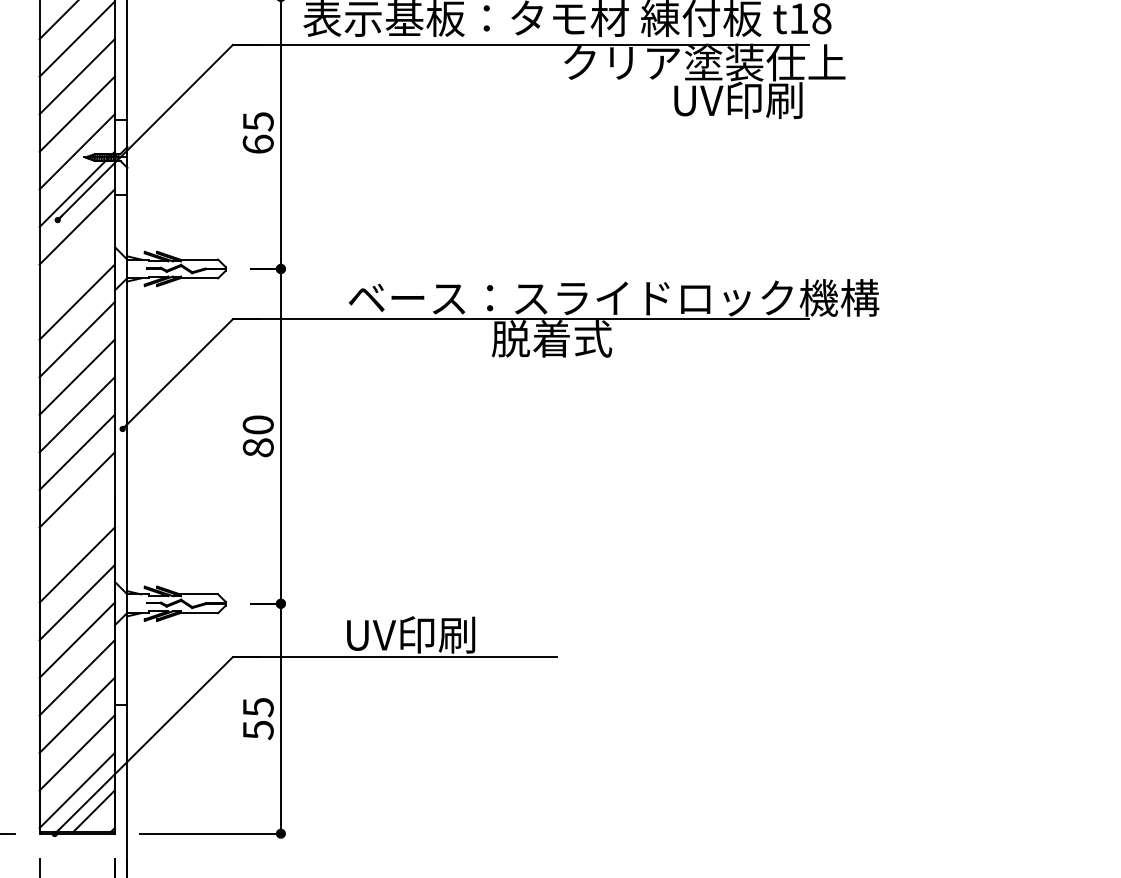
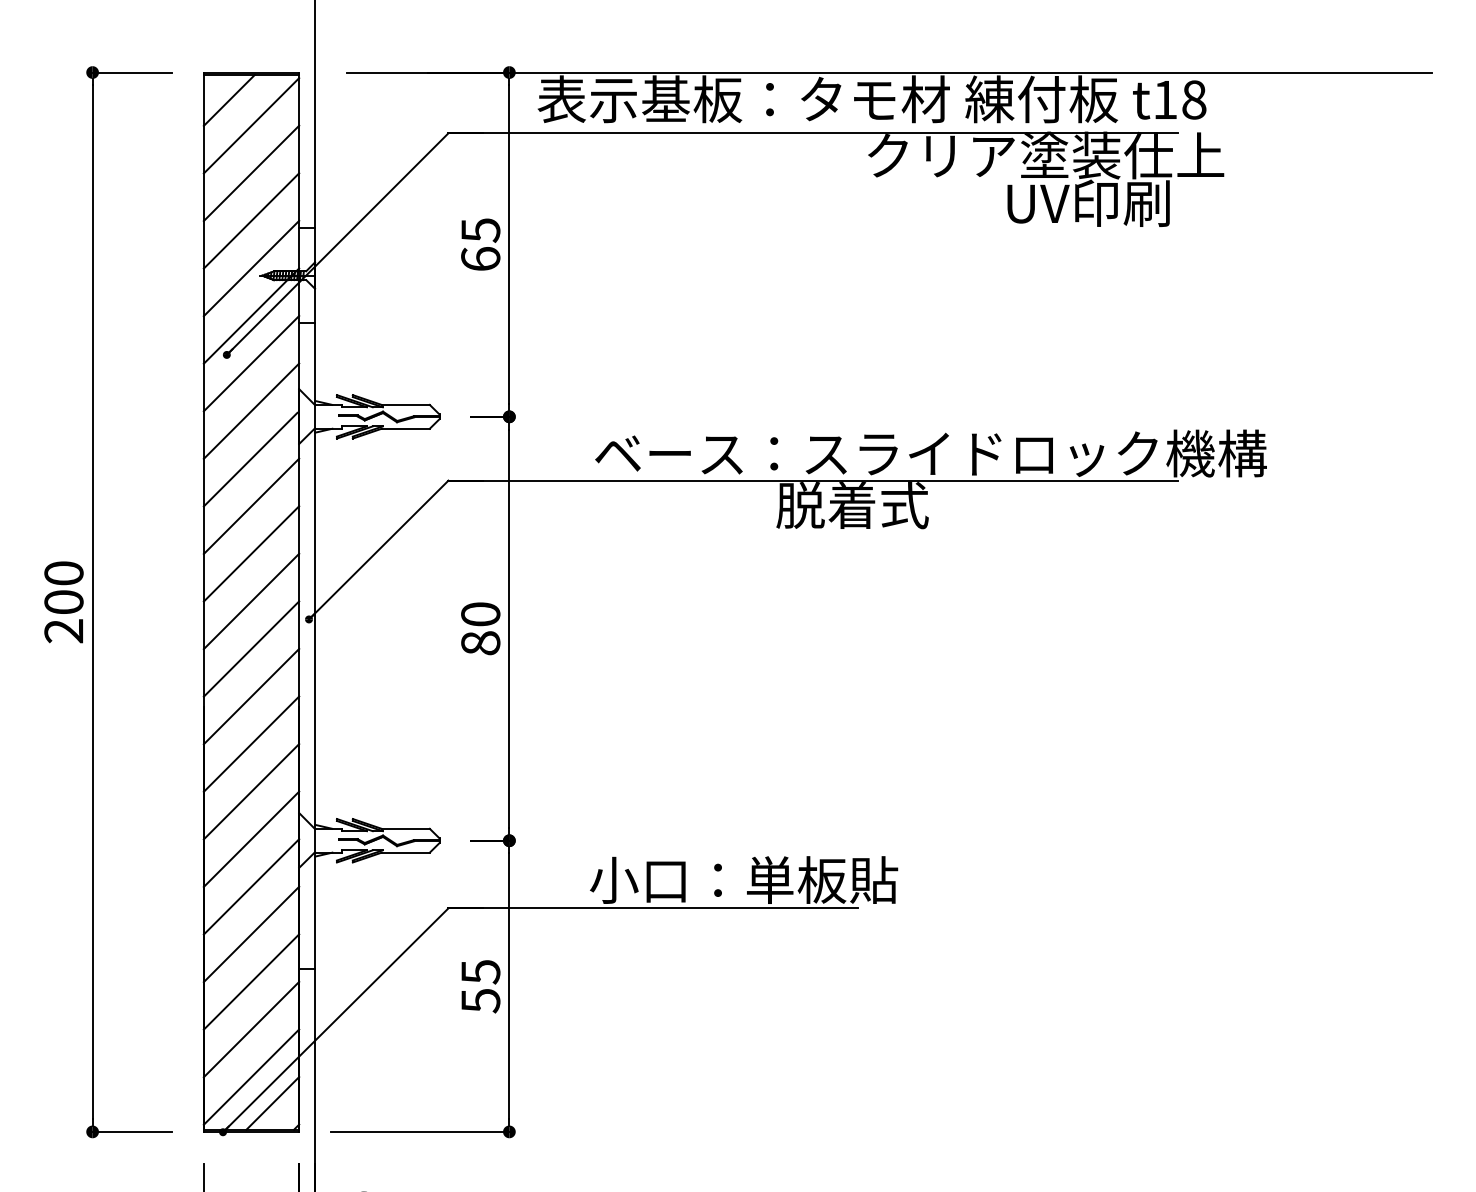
line: (77, 263) -> (251, 410), added
line: (77, 526) -> (251, 743), added
text: (466, 634) -> (744, 879), UV印刷 -> 小口：単板貼

